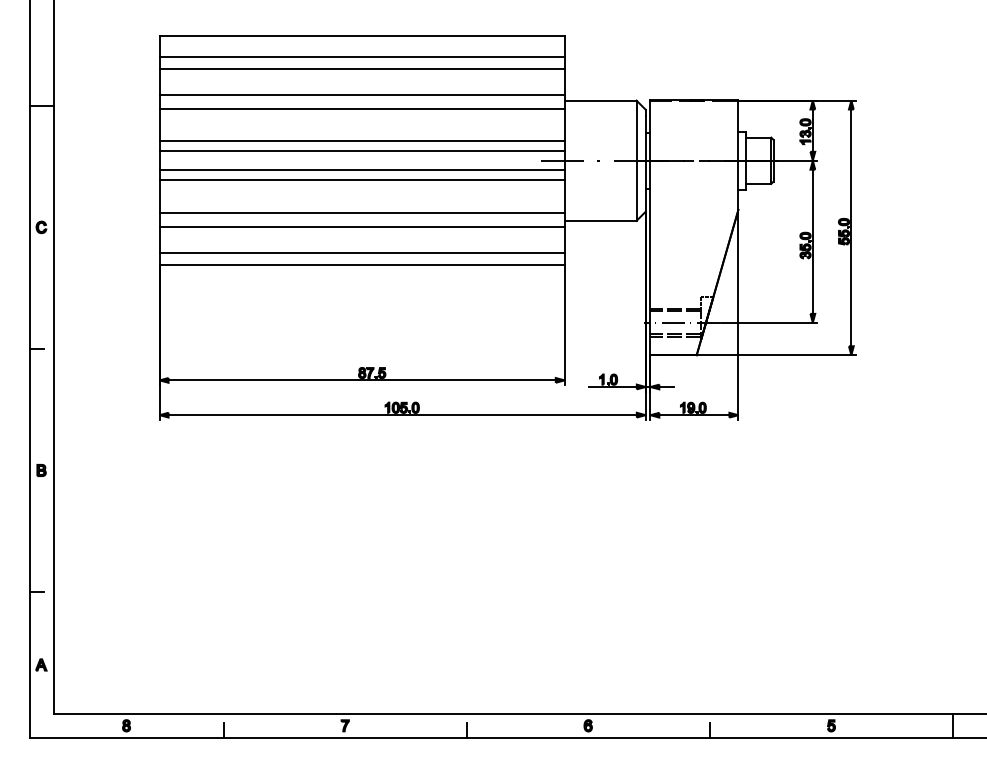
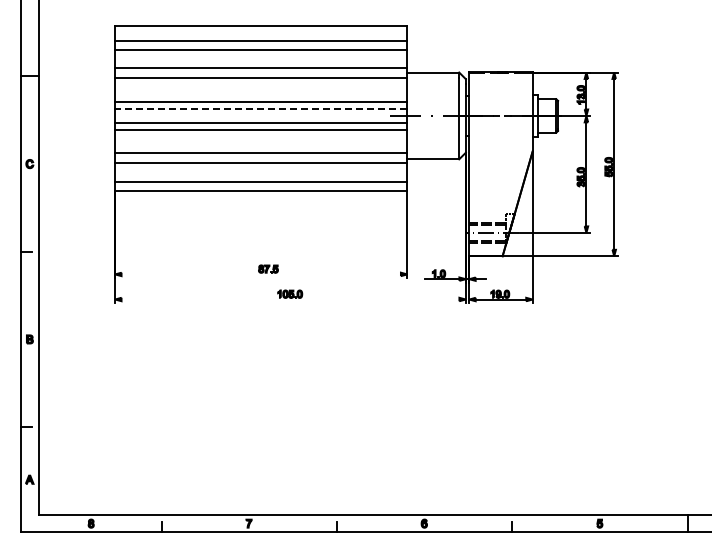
line: (361, 150) -> (260, 108), solid -> dashed
line: (361, 380) -> (260, 274), removed
line: (402, 415) -> (290, 299), removed

